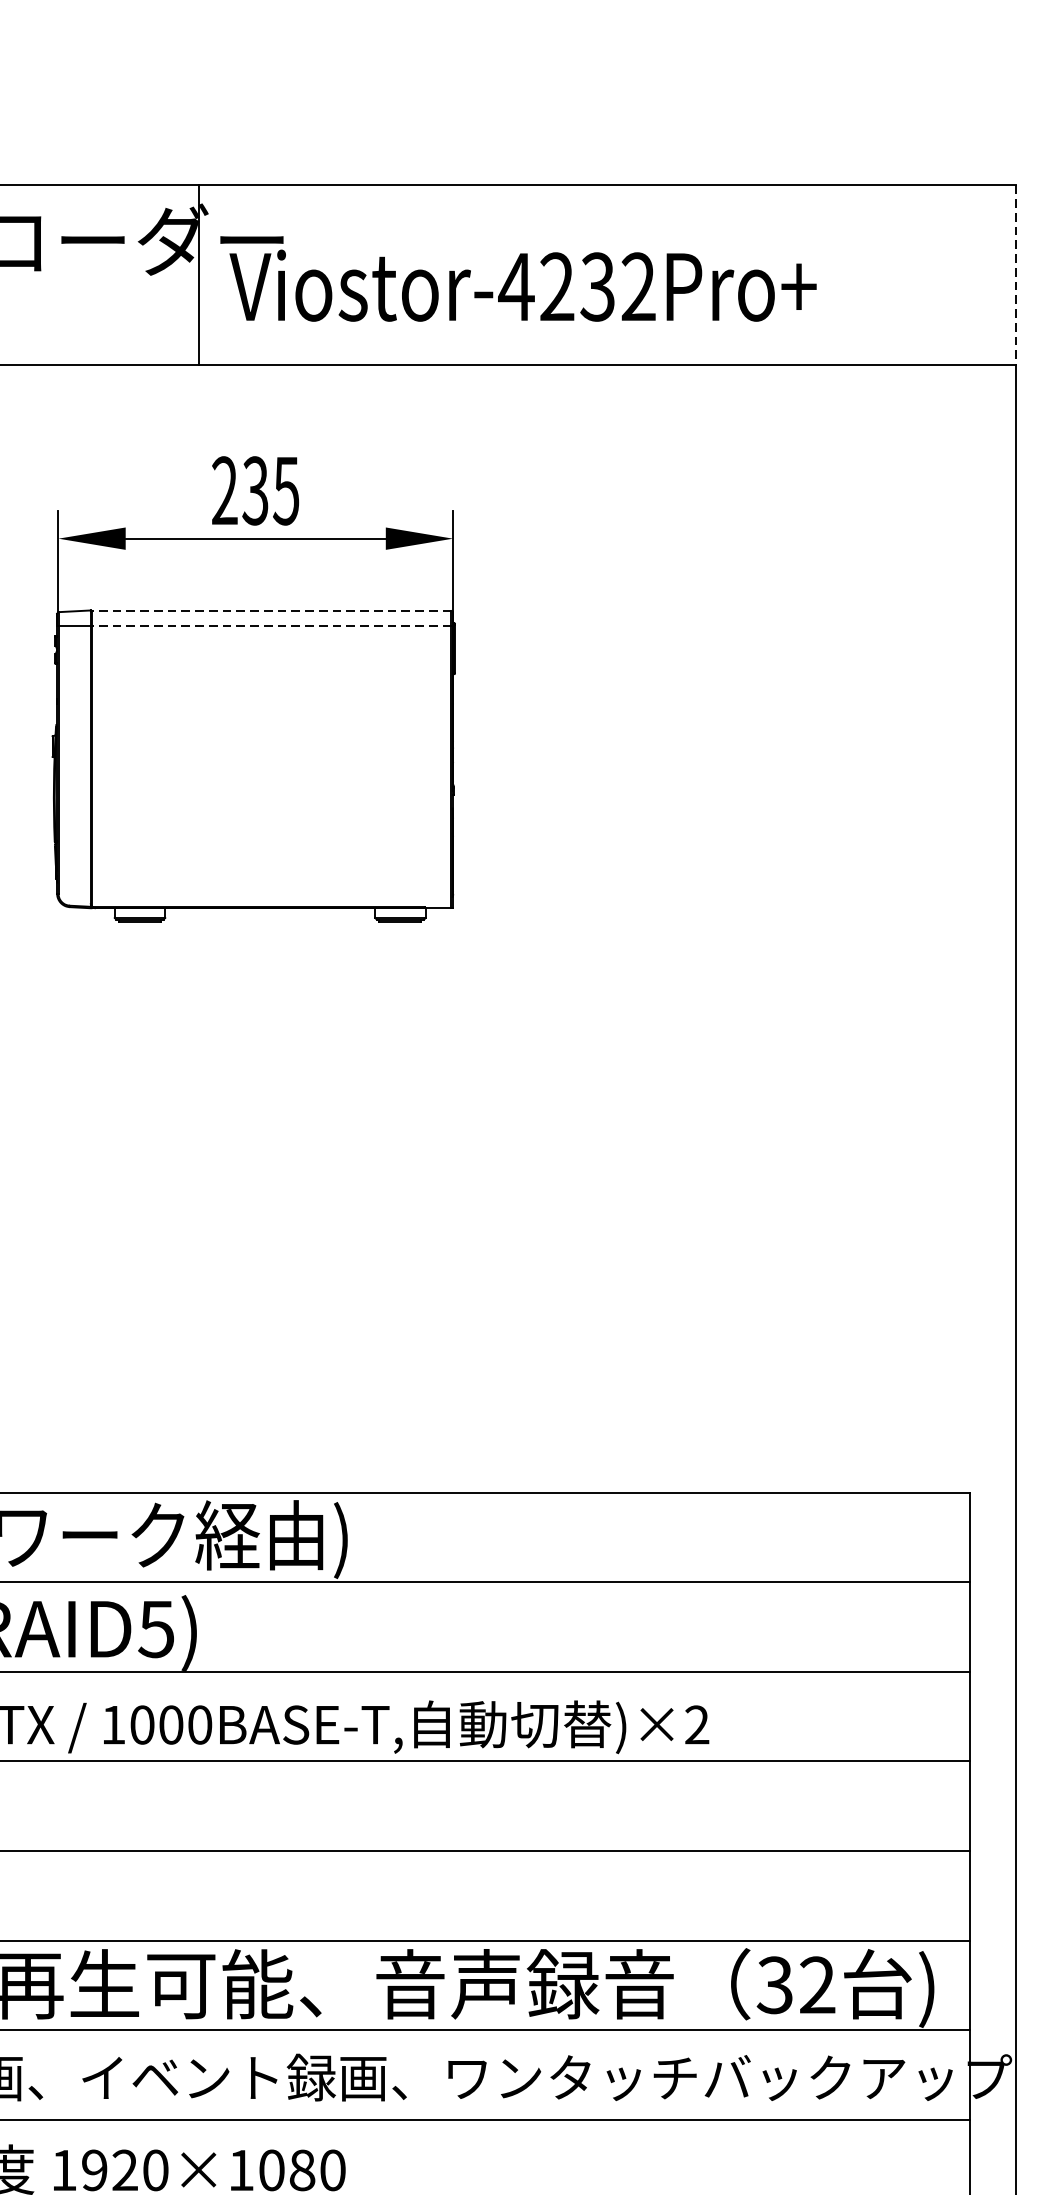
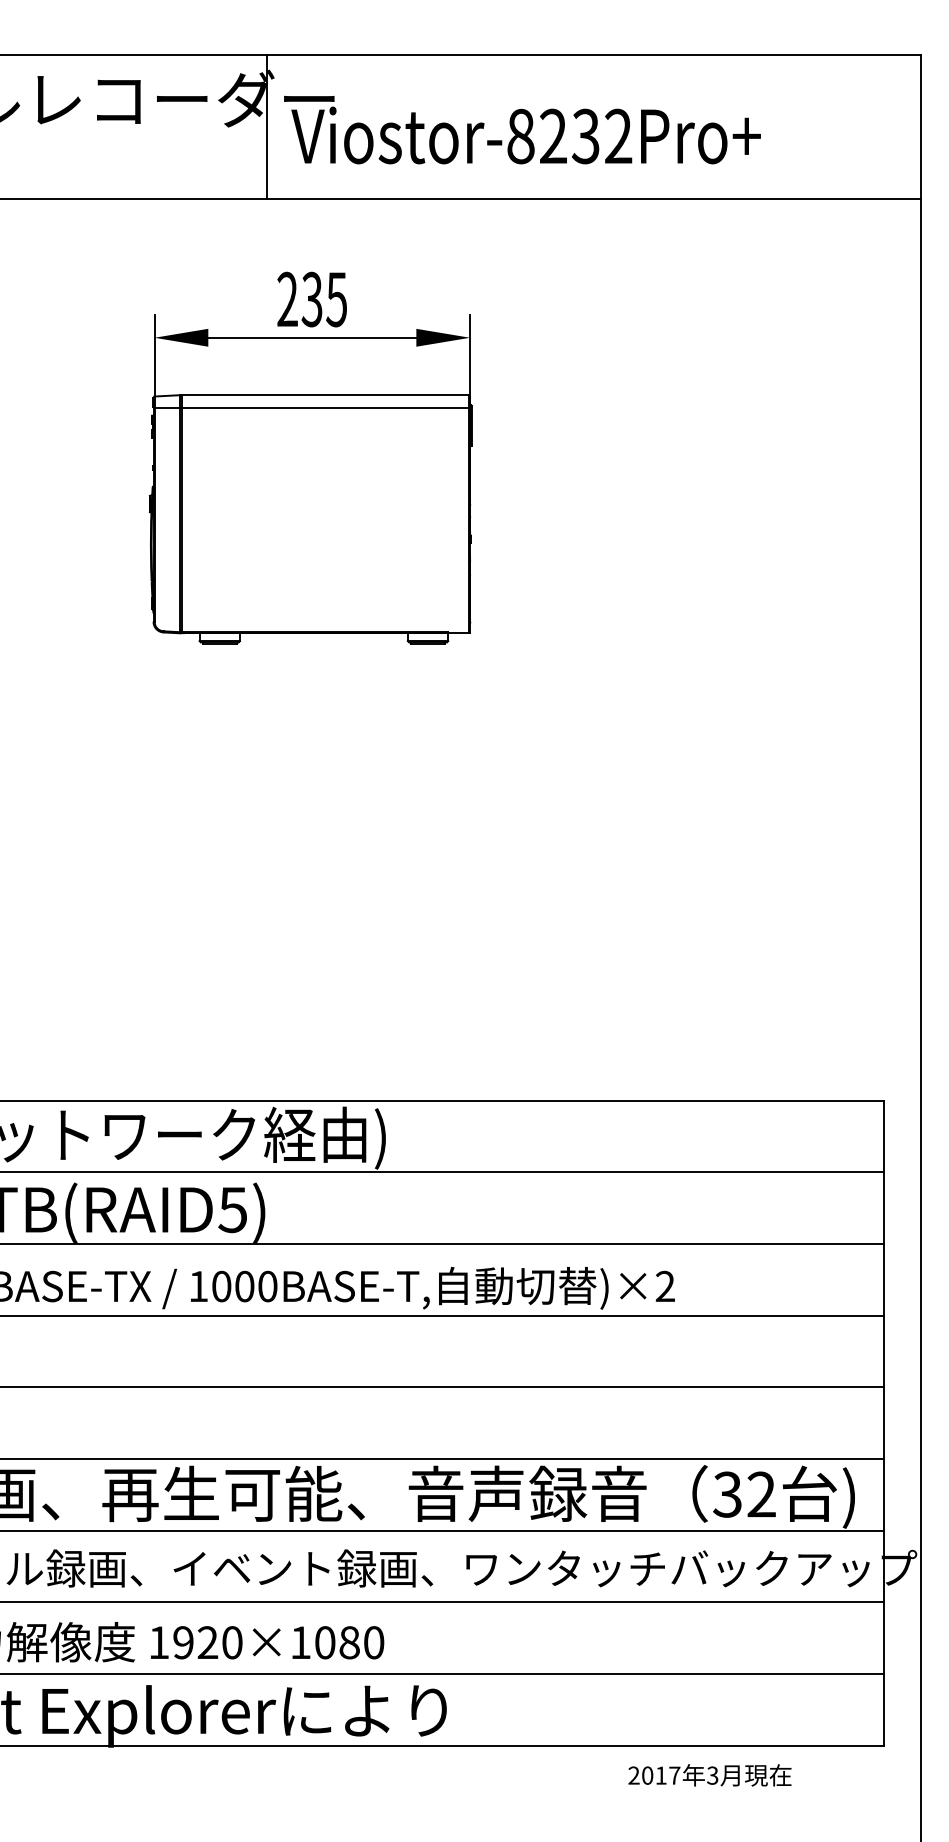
line: (1016, 274) -> (920, 126), dashed -> solid
text: (516, 287) -> (520, 136), Viostor-4232Pro+ -> Viostor-8232Pro+
line: (272, 610) -> (325, 395), dashed -> solid
line: (272, 625) -> (325, 407), dashed -> solid

